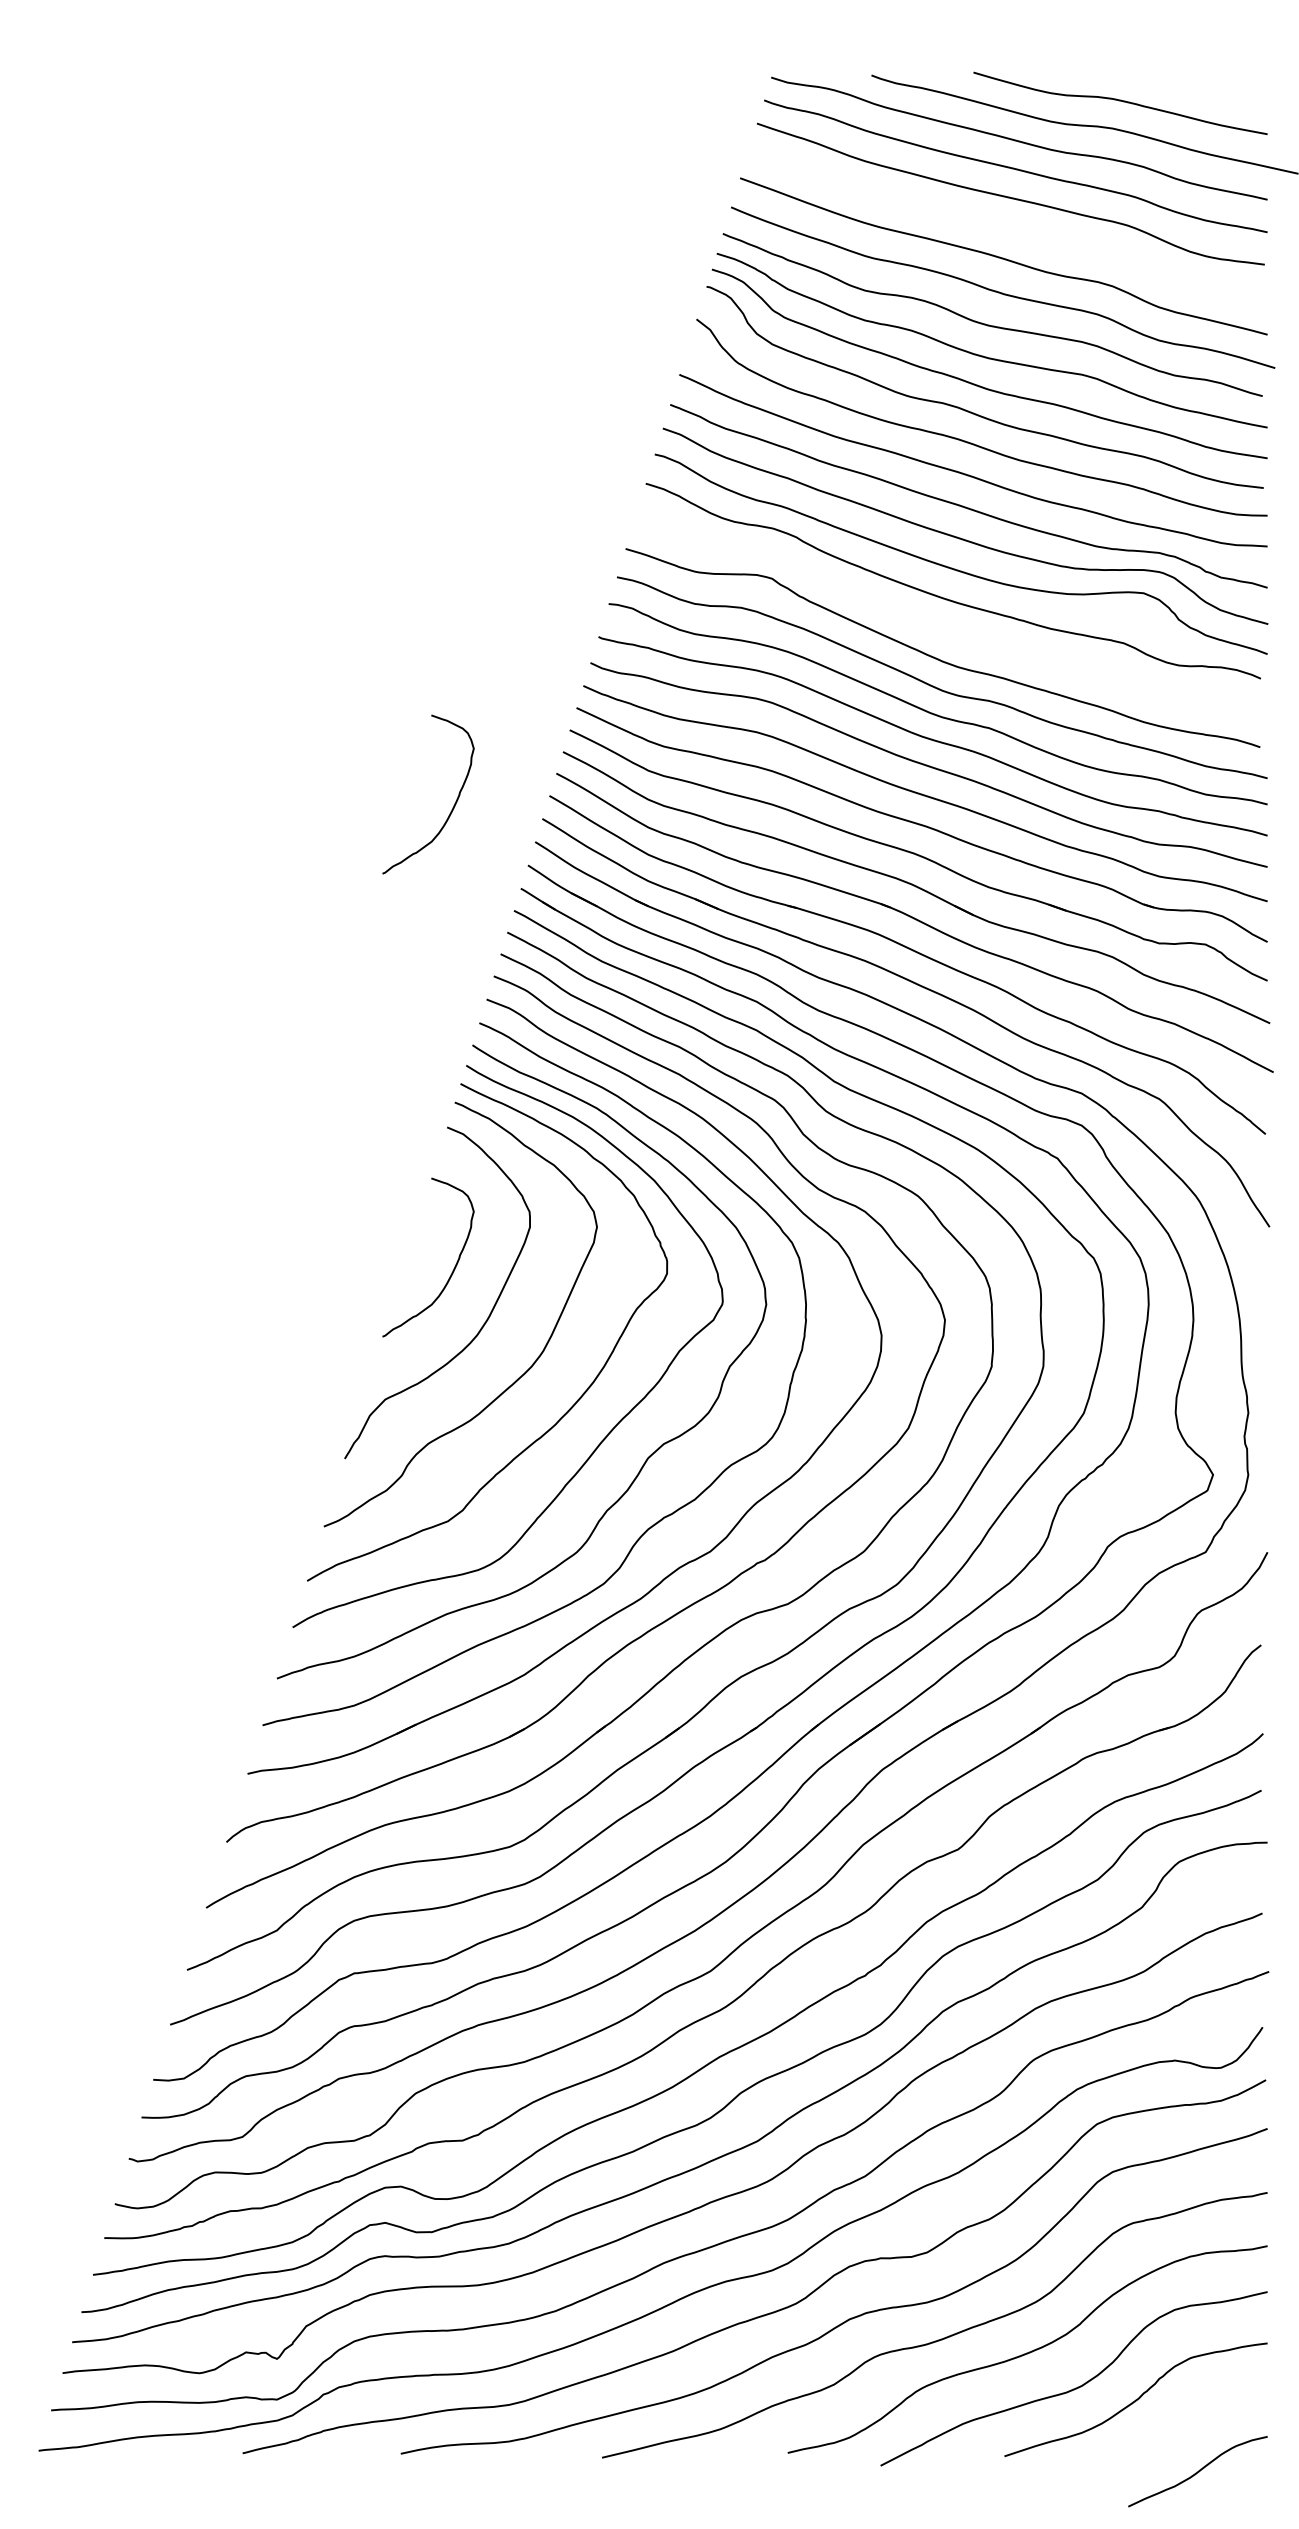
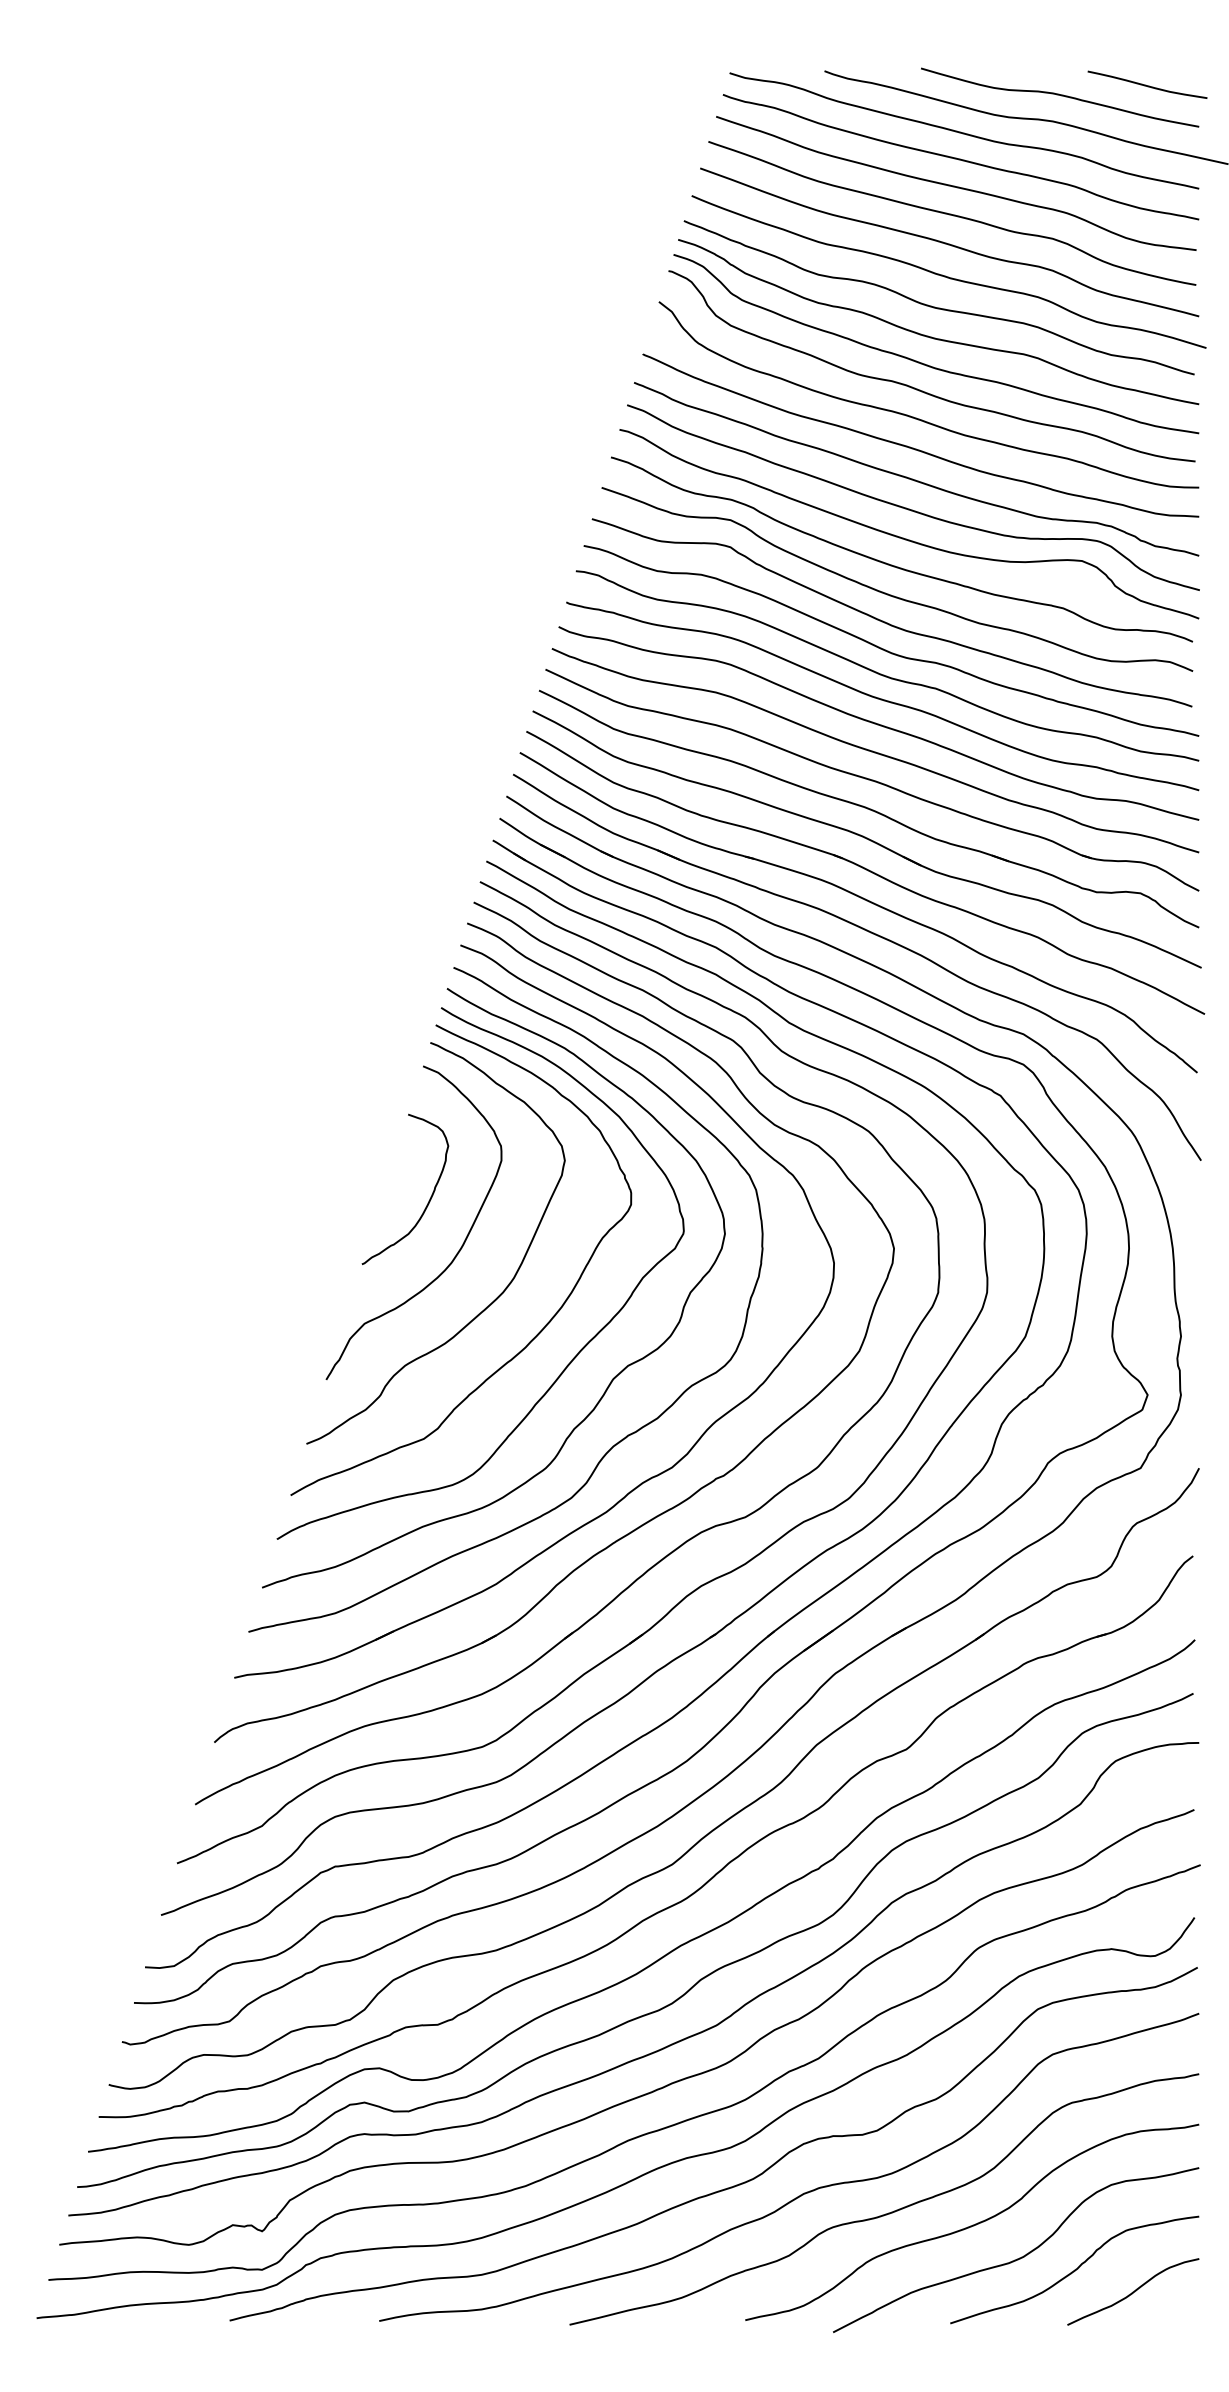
curve: (1212, 90) -> (1147, 85), added
curve: (1005, 225) -> (951, 213), added
curve: (942, 628) -> (891, 594), added
curve: (452, 806) -> (428, 762), removed
curve: (1198, 2471) -> (1133, 2291), moved

